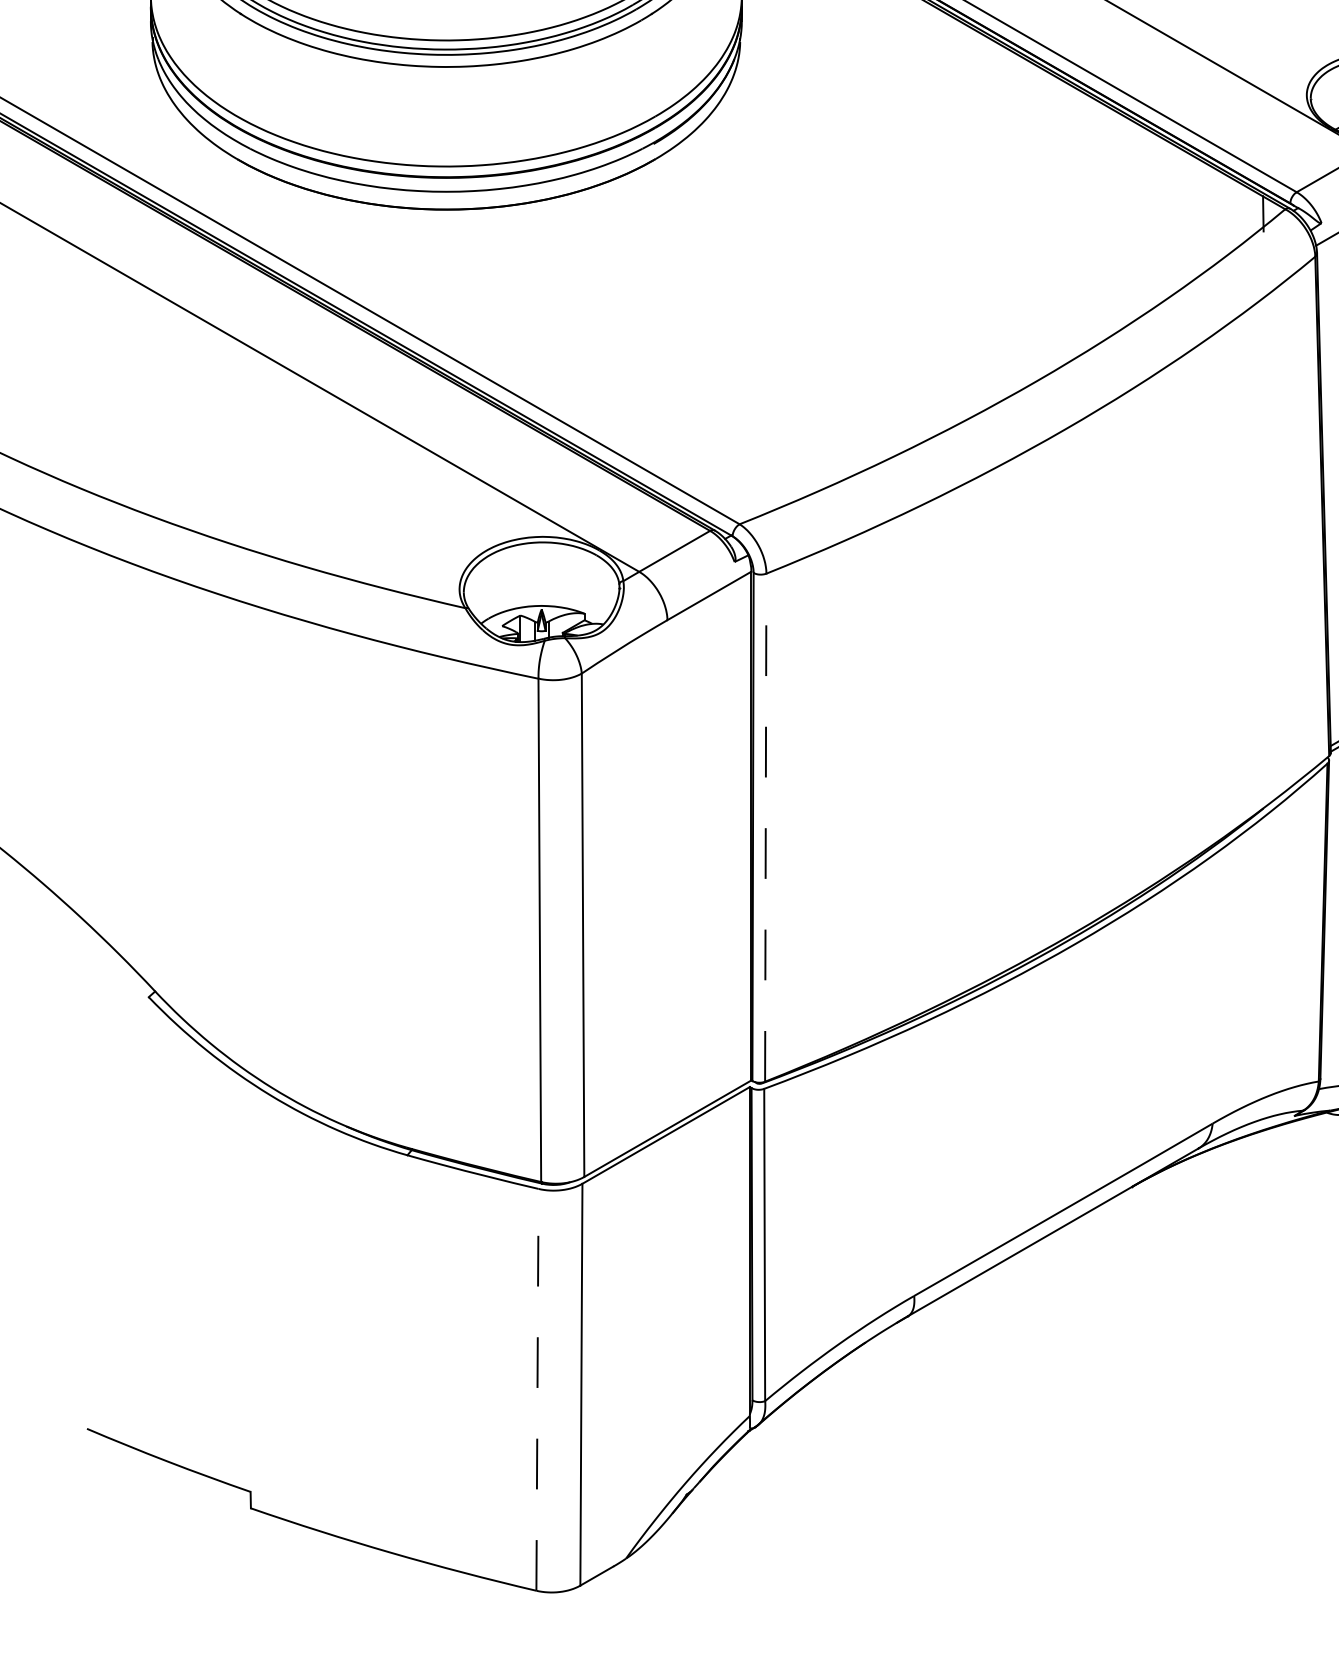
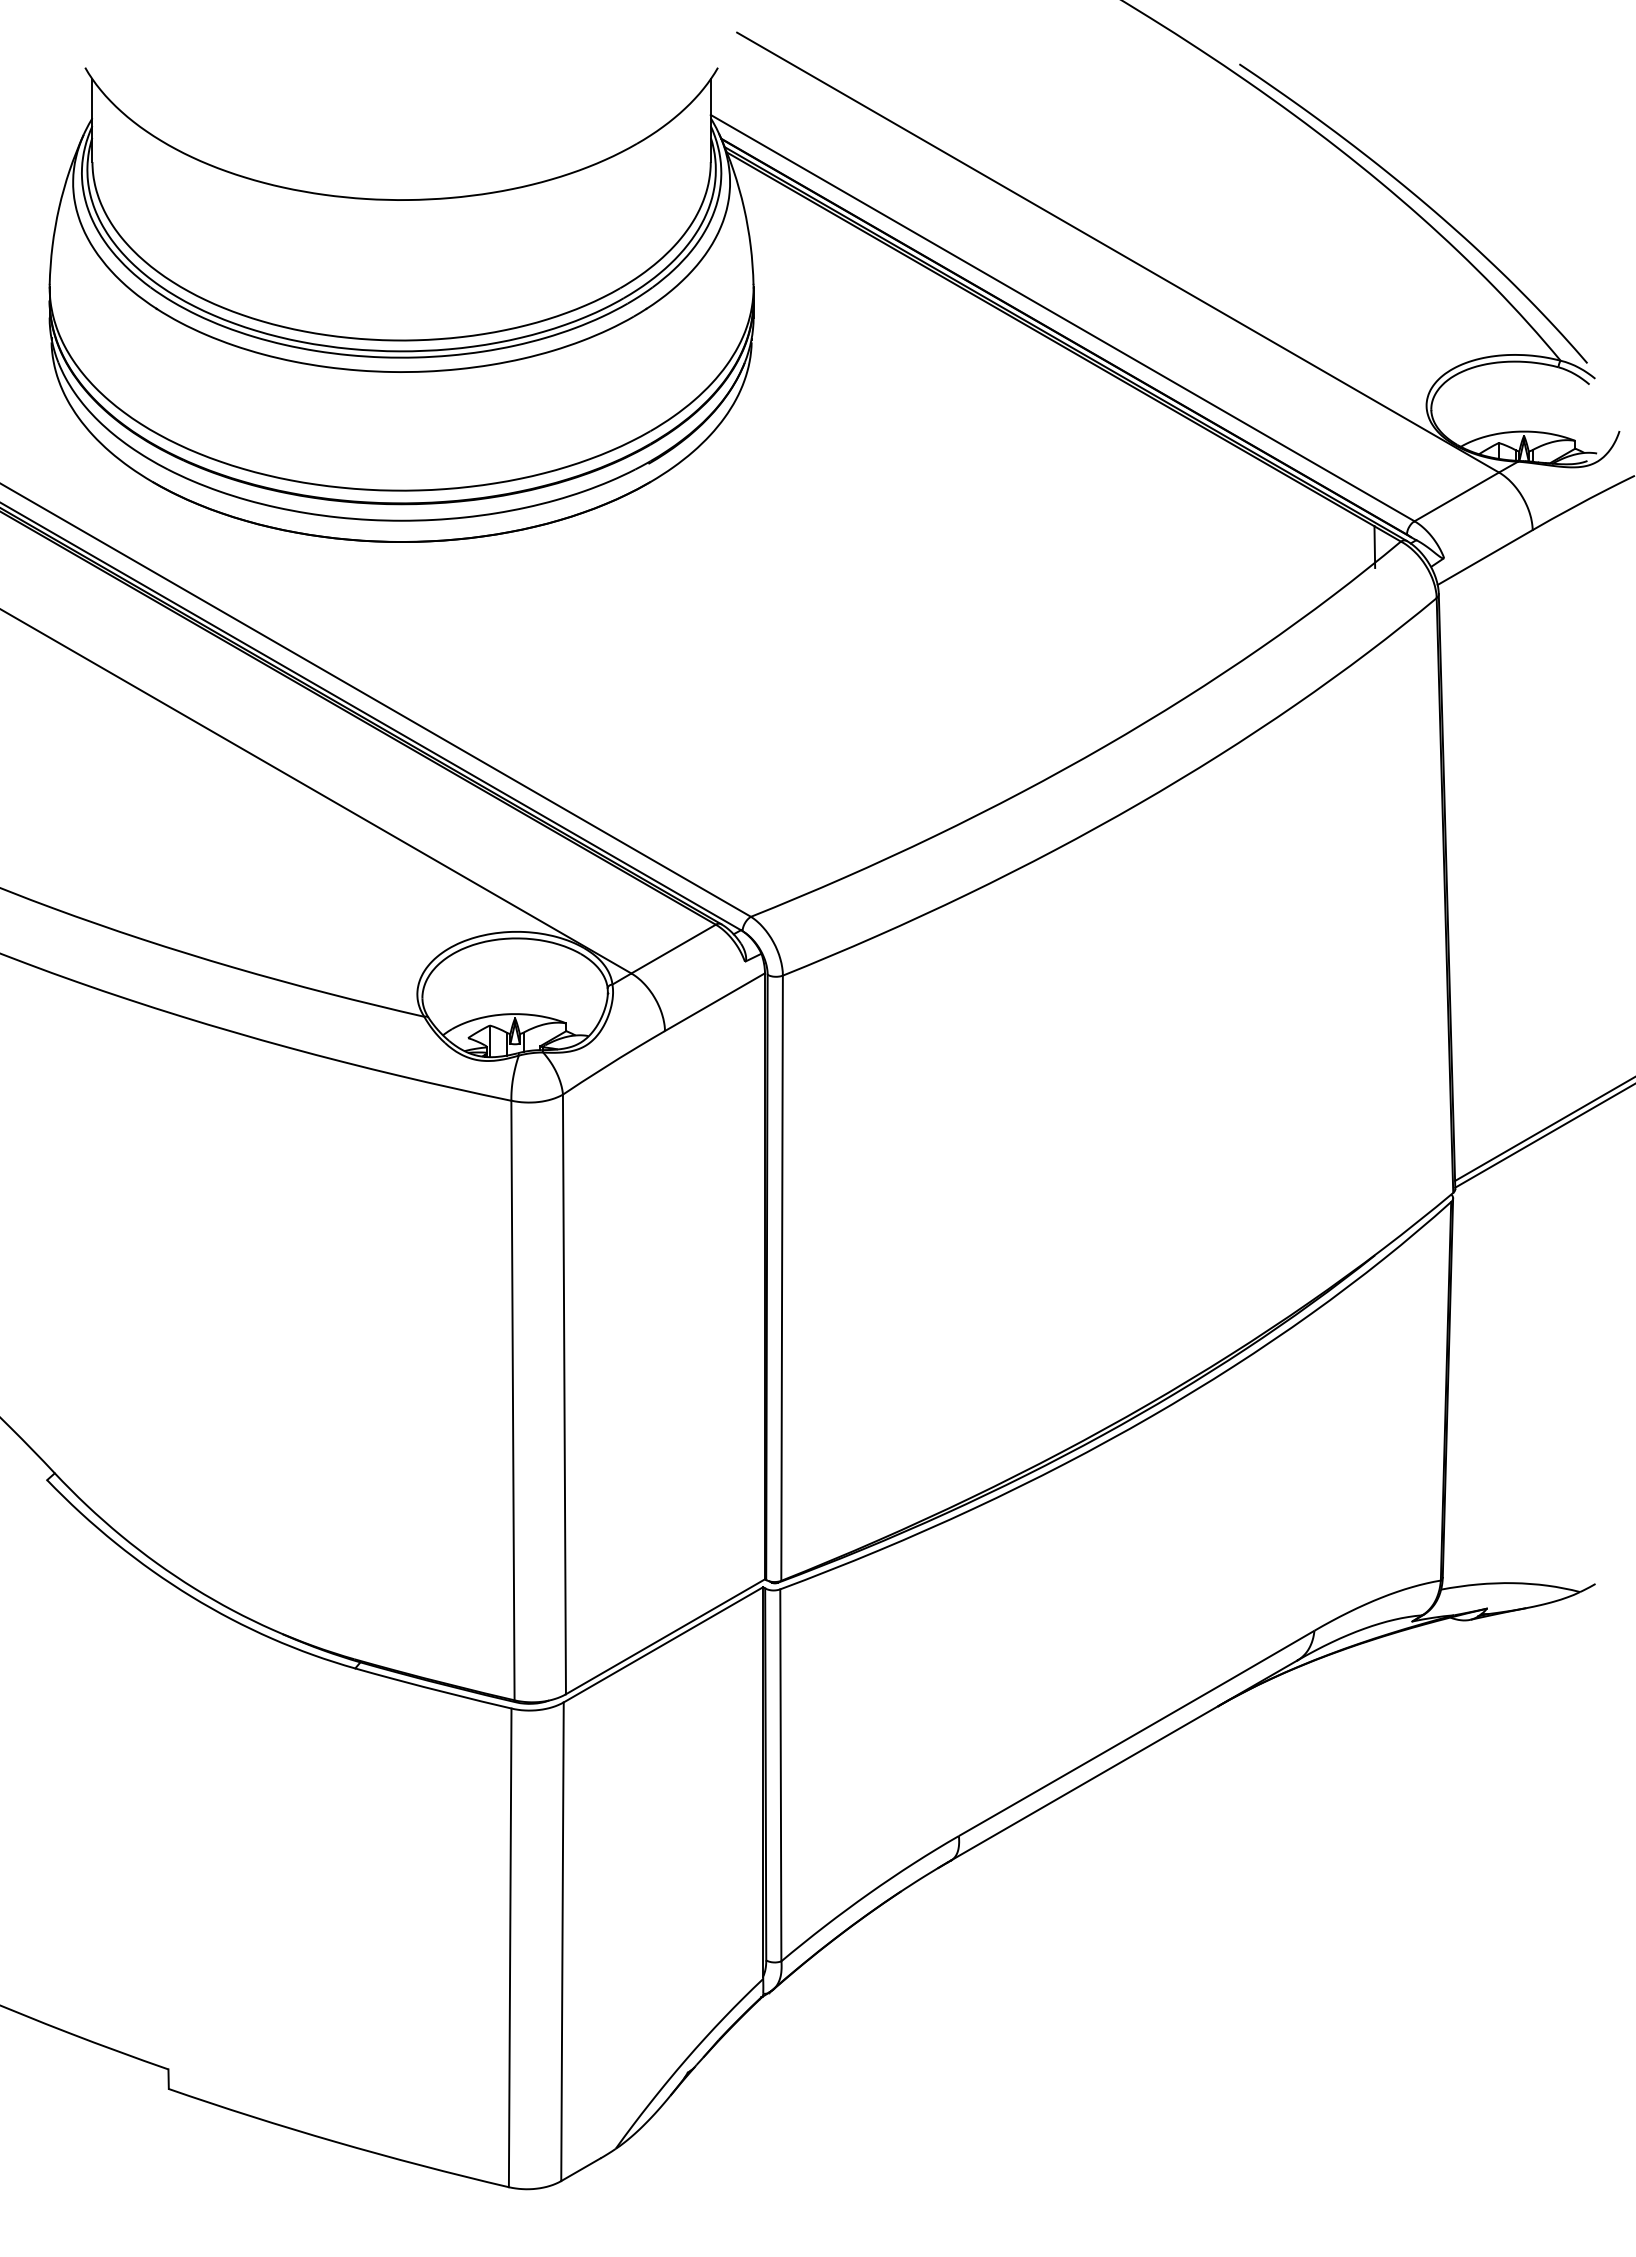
line: (766, 827) -> (782, 1278), dashed -> solid
line: (537, 1389) -> (510, 1947), dashed -> solid

